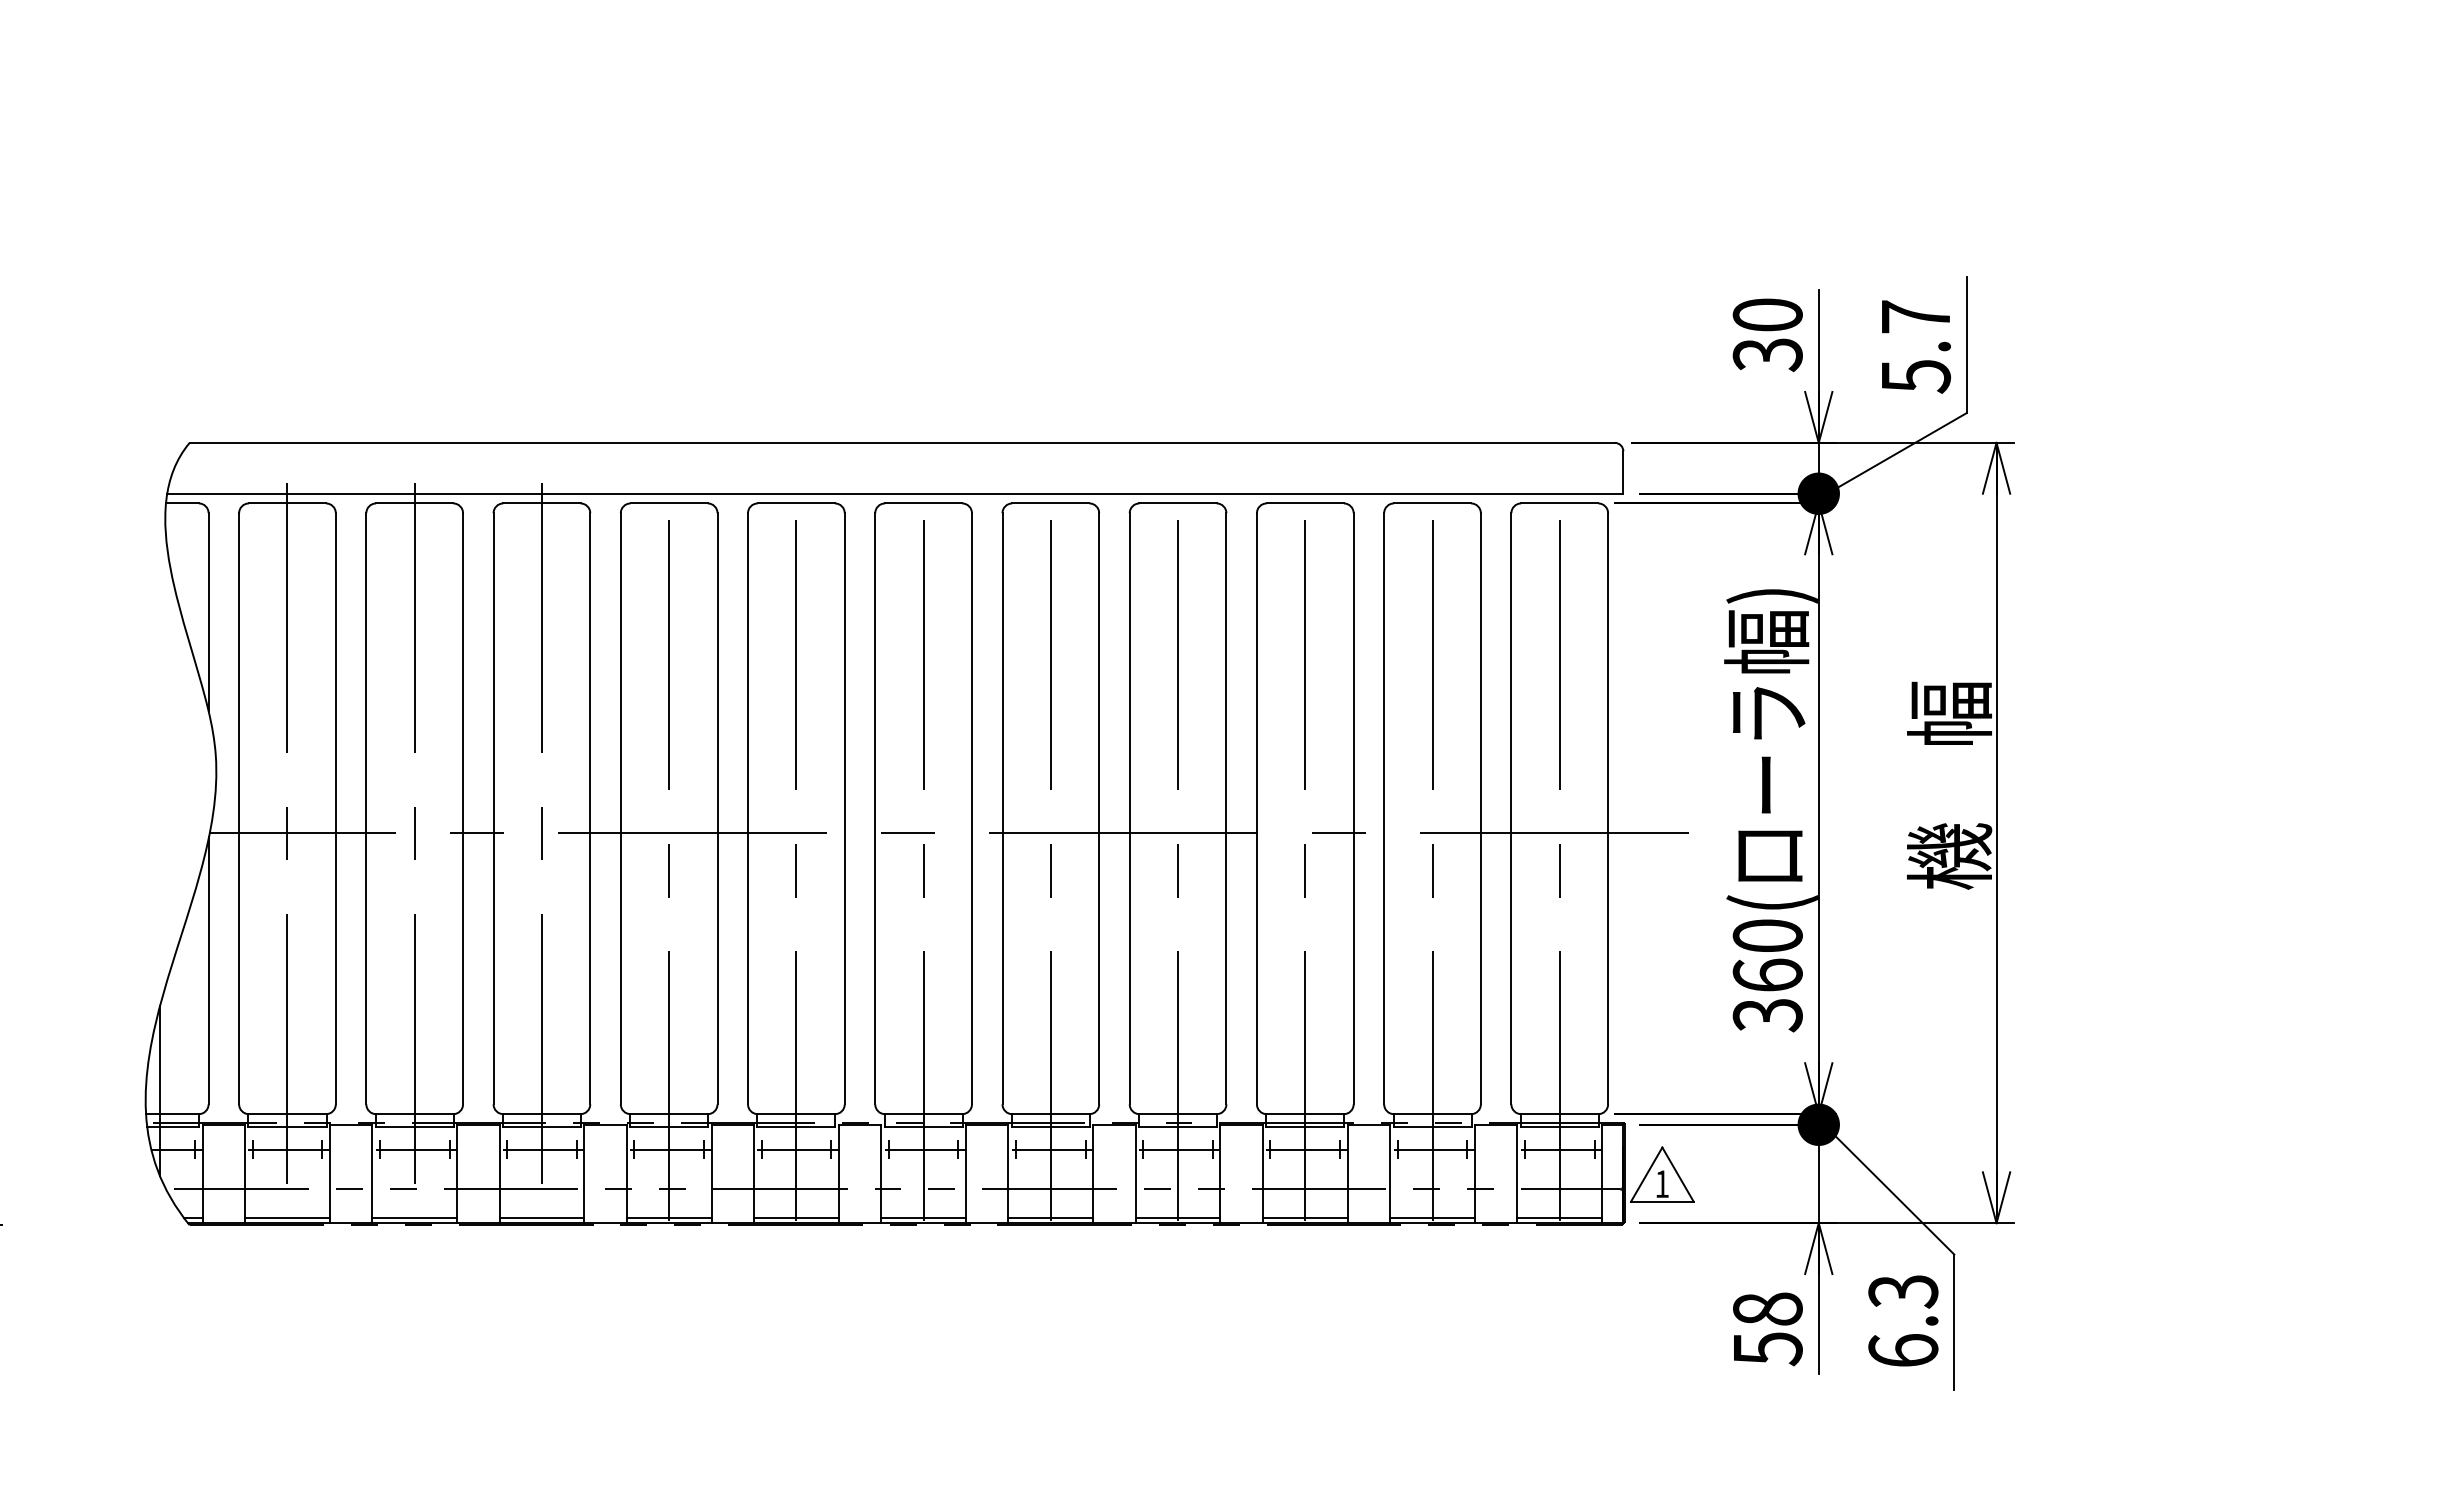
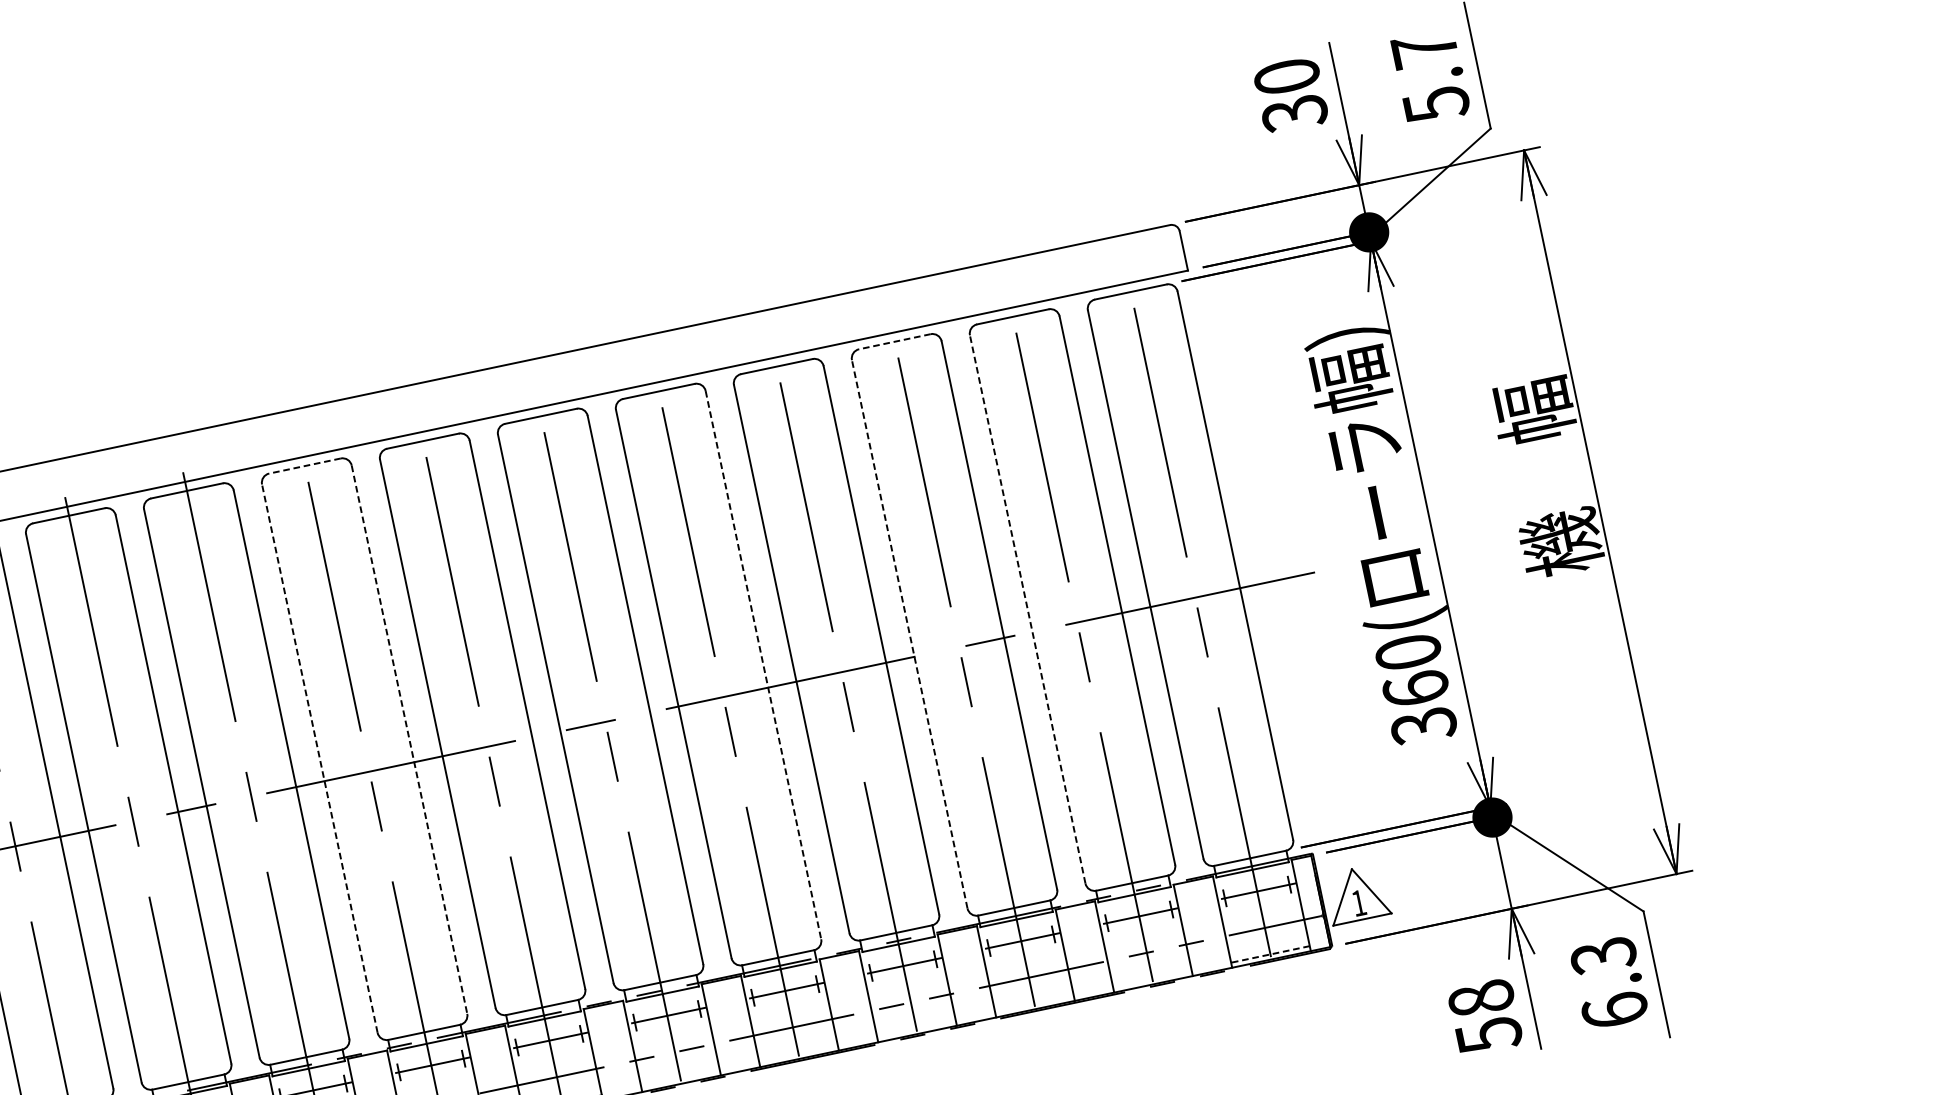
line: (669, 503) -> (305, 466), solid -> dashed
line: (1305, 503) -> (895, 341), solid -> dashed
line: (620, 808) -> (319, 758), solid -> dashed
line: (717, 808) -> (409, 739), solid -> dashed
line: (1099, 808) -> (763, 664), solid -> dashed
line: (1256, 808) -> (909, 634), solid -> dashed
line: (1384, 808) -> (1027, 609), solid -> dashed
line: (923, 1217) -> (680, 1078), removed
line: (1050, 1217) -> (798, 1053), removed
line: (1177, 1217) -> (915, 1028), removed
line: (1304, 1217) -> (1033, 1004), removed
line: (1432, 1217) -> (1152, 979), removed
line: (1559, 1217) -> (1270, 954), solid -> dashed

